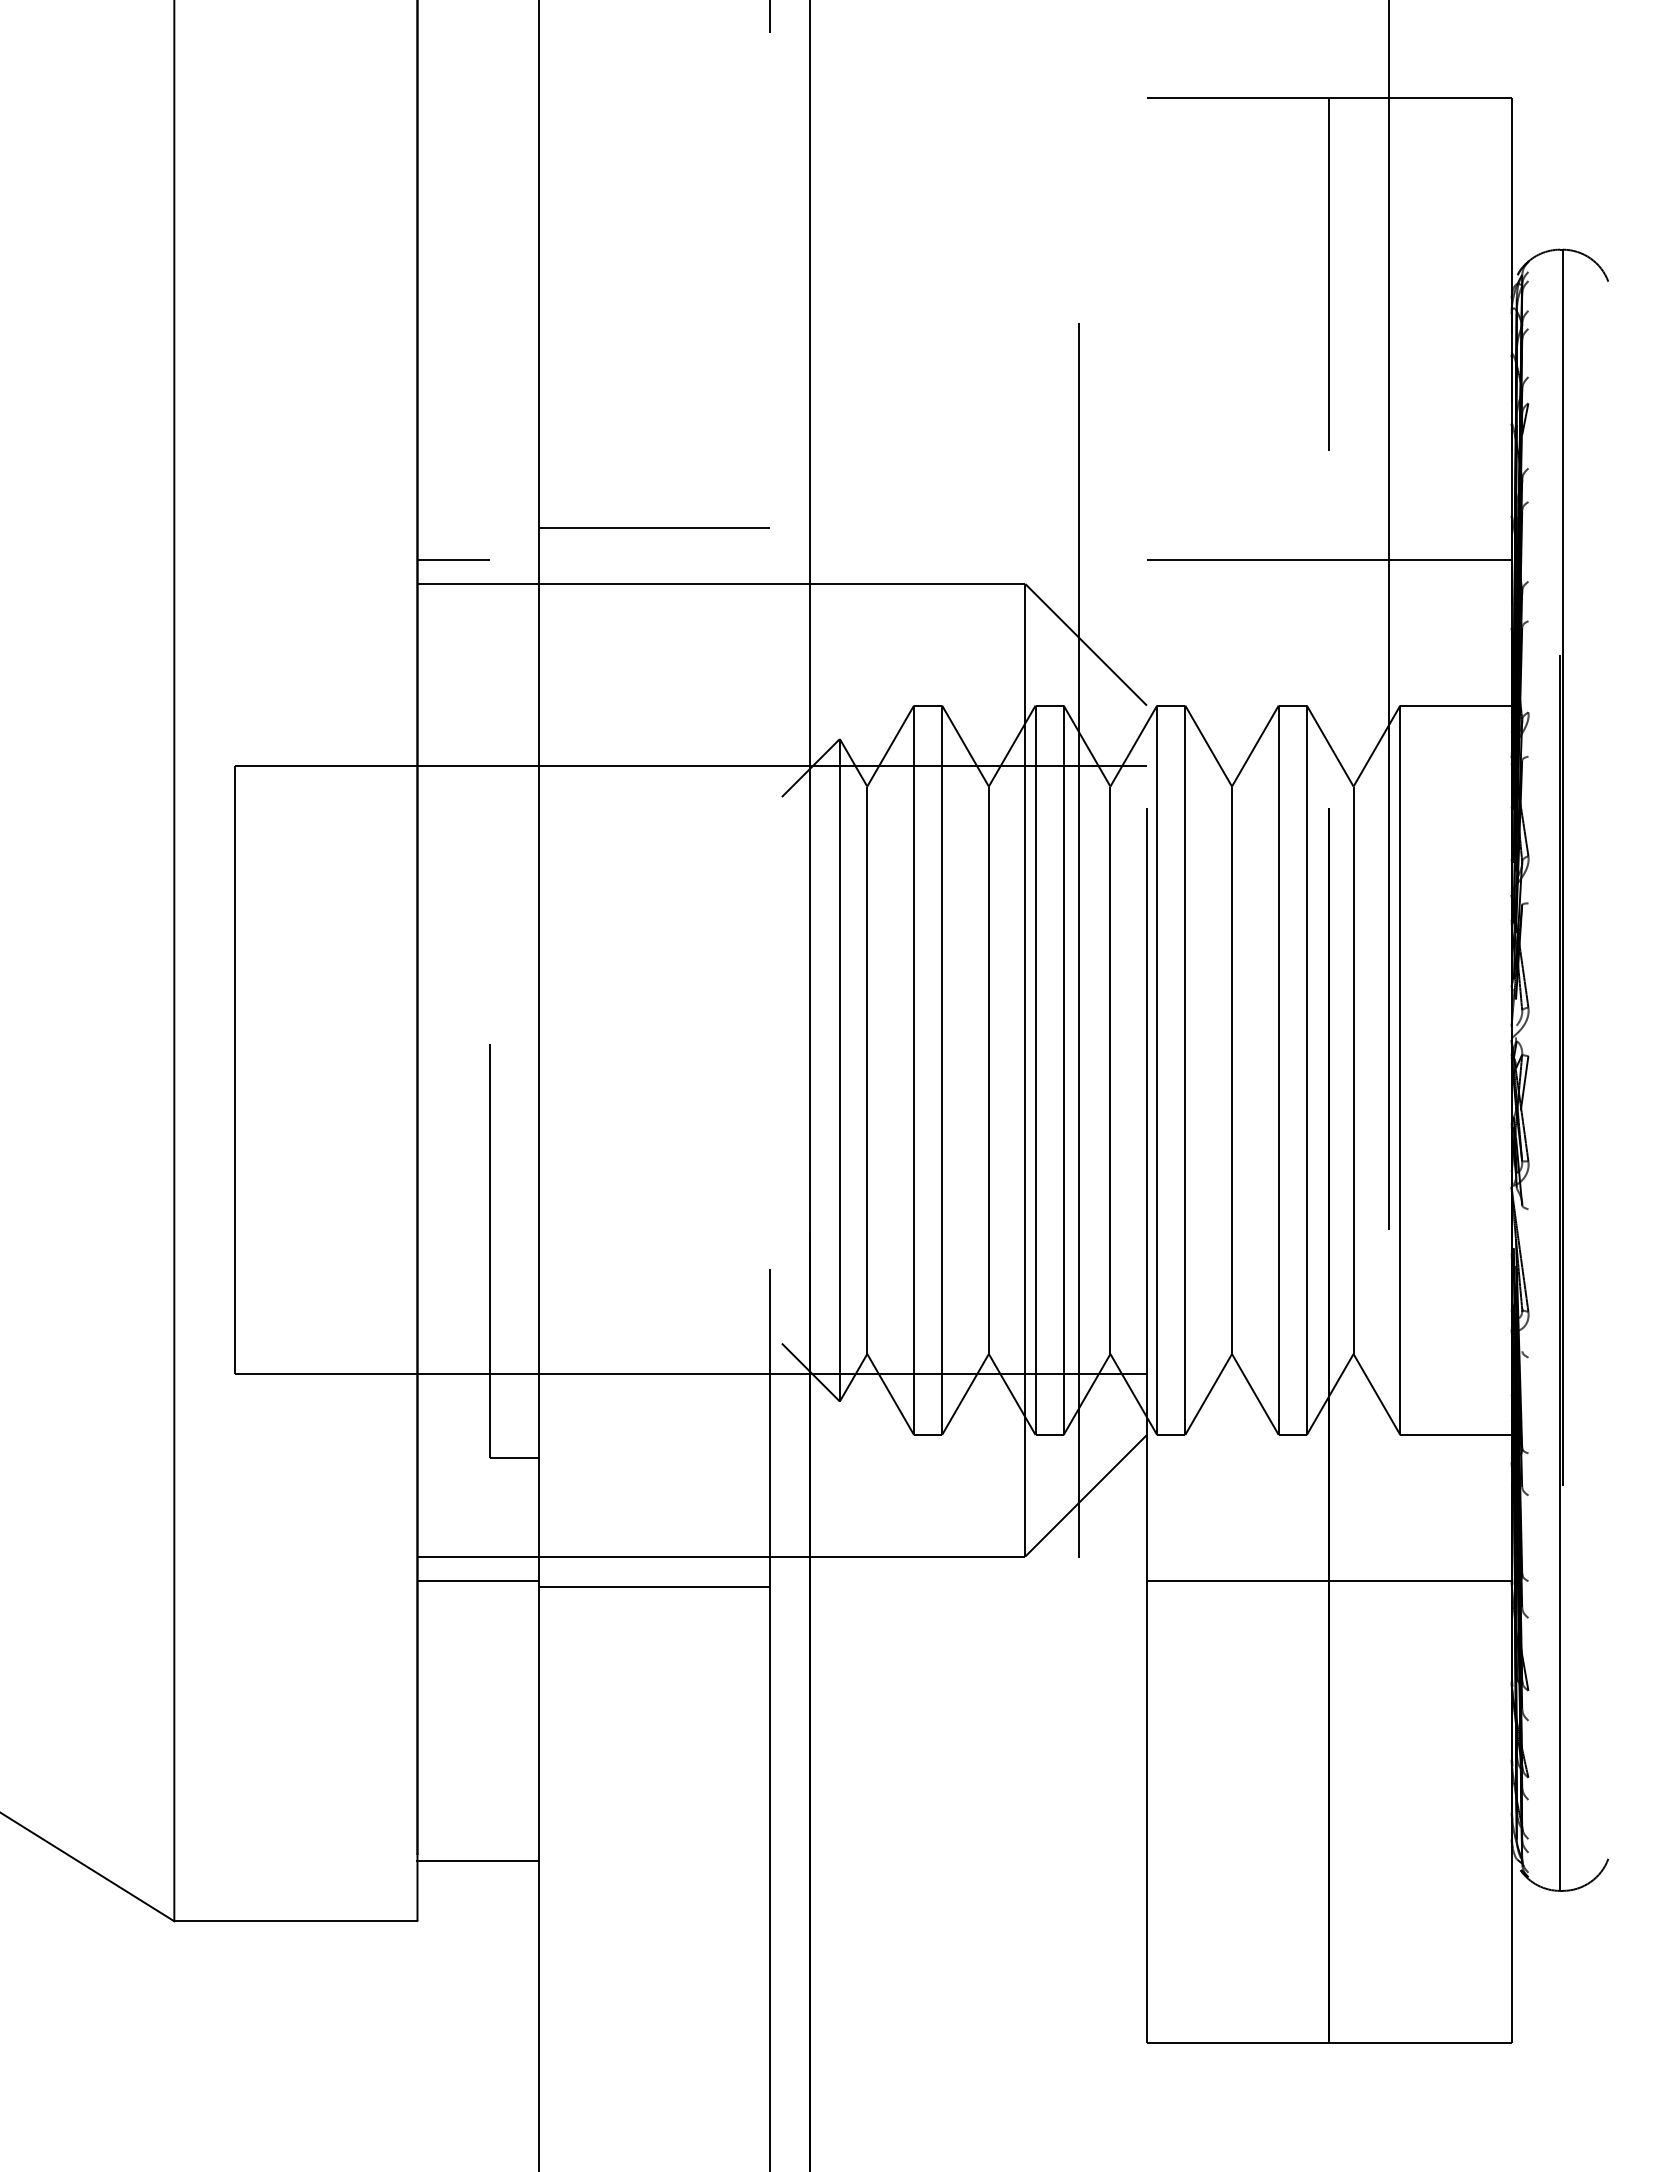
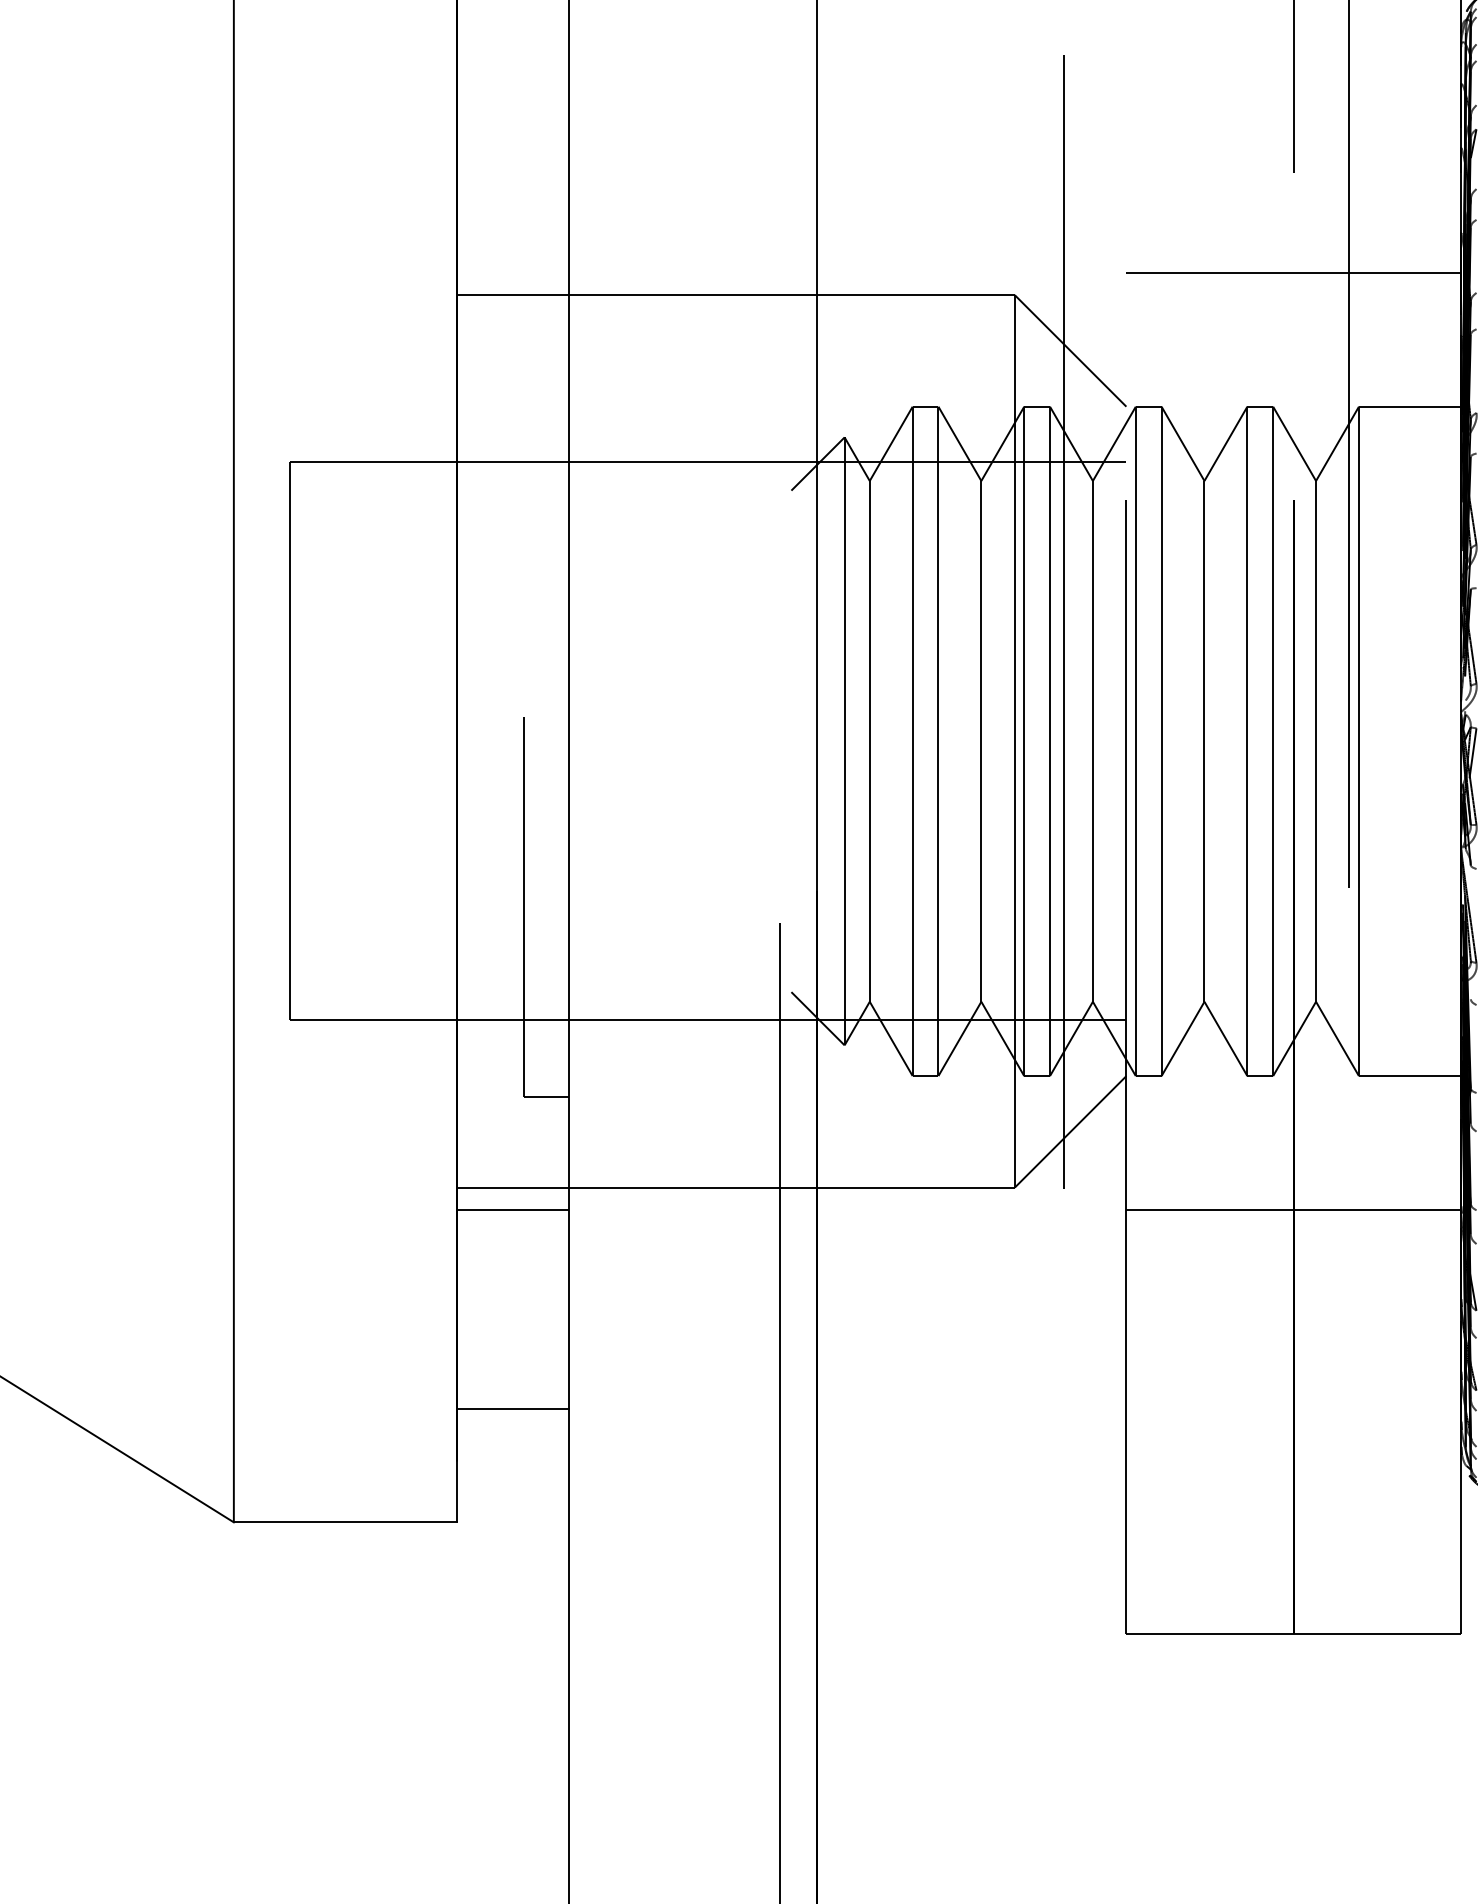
line: (654, 528) -> (674, 244), removed
line: (453, 559) -> (490, 272), removed
line: (654, 1587) -> (674, 1216), removed
line: (478, 1860) -> (512, 1408), moved

